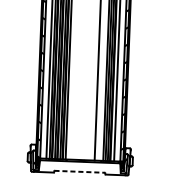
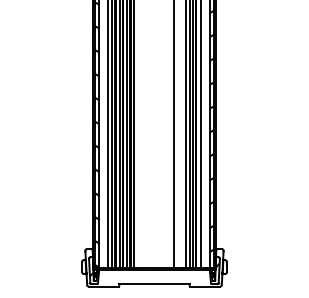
line: (79, 172) -> (154, 284), dashed -> solid

